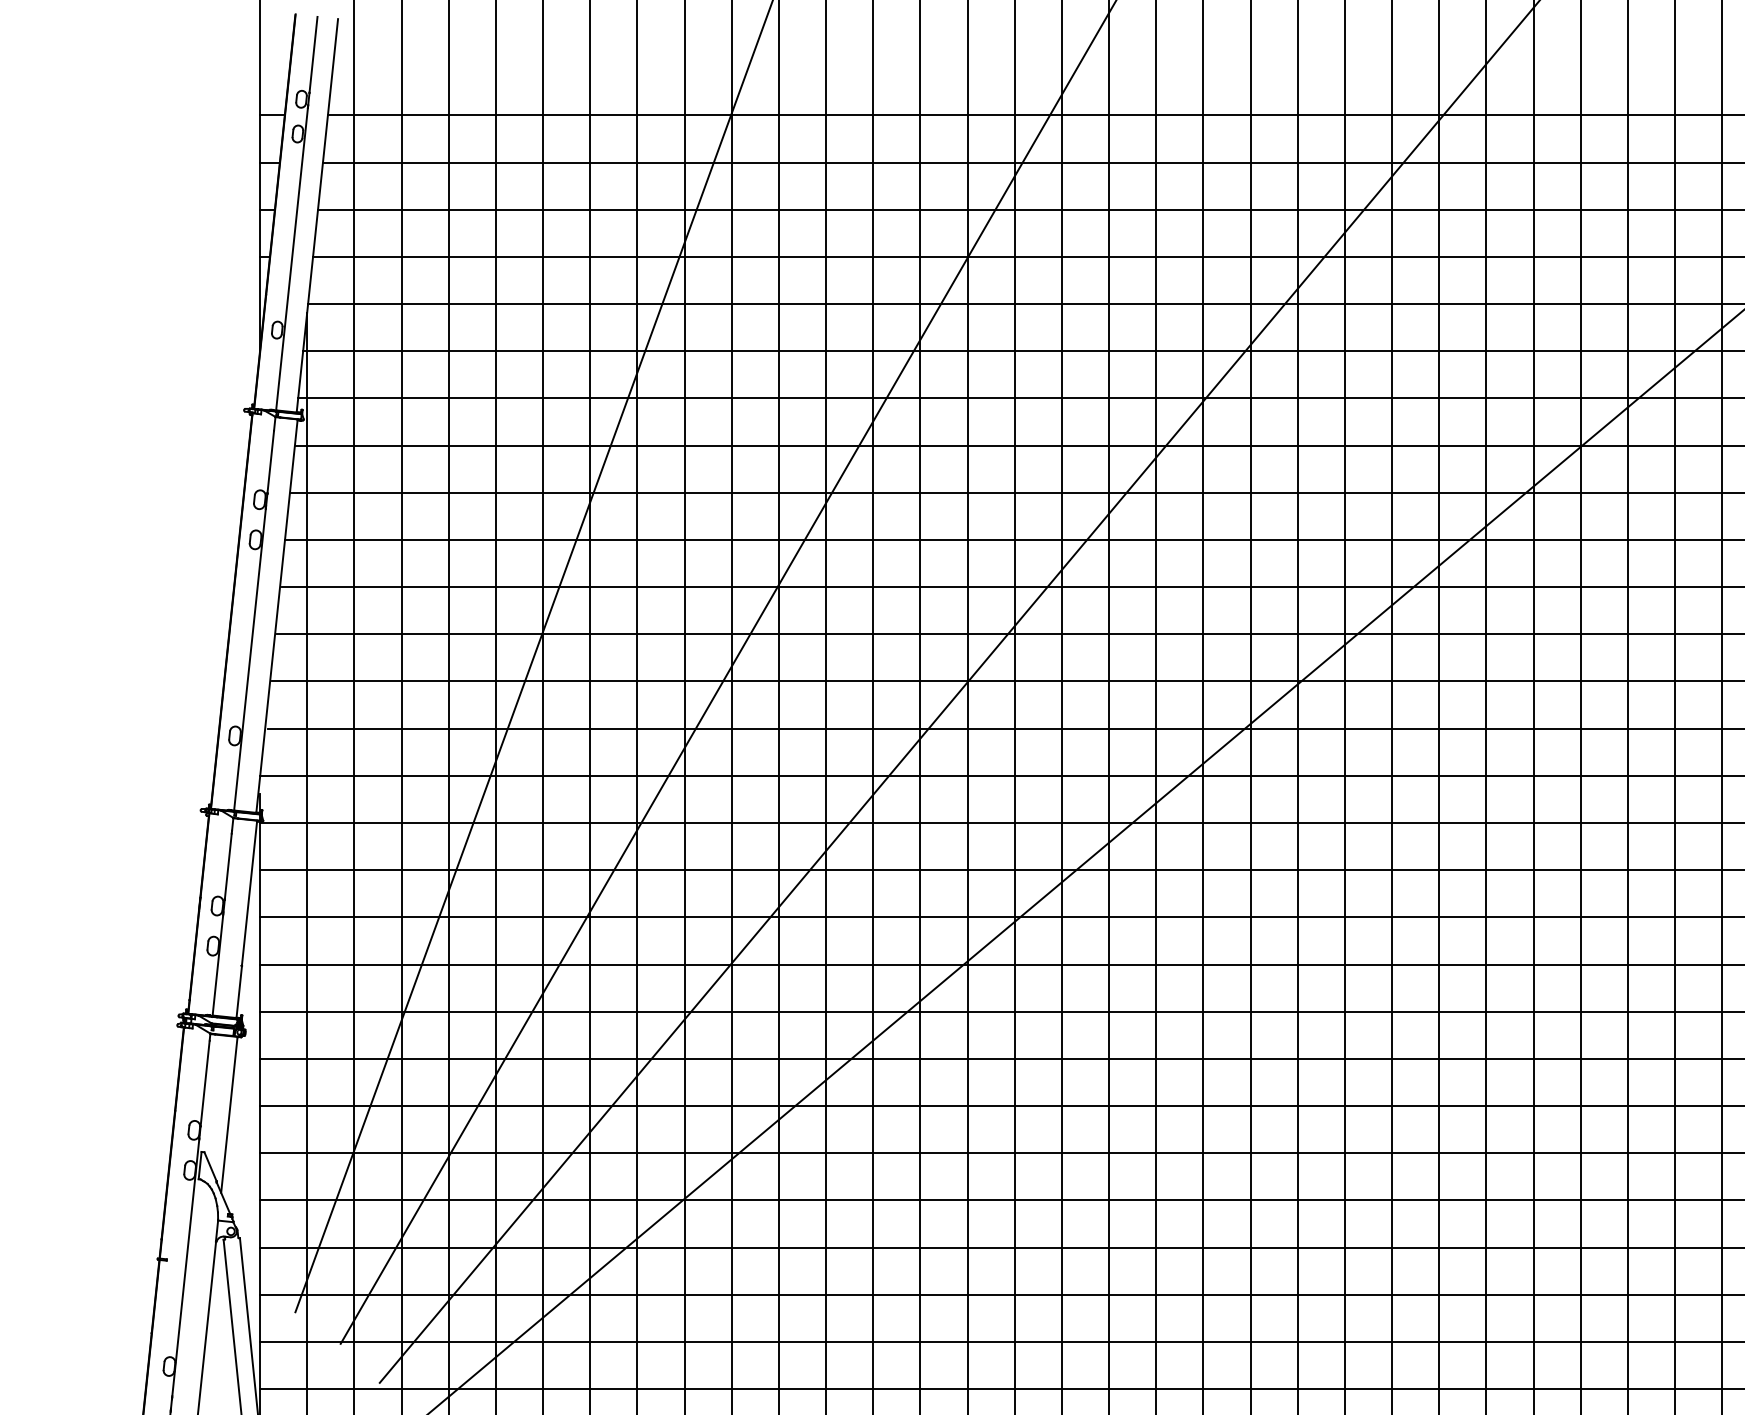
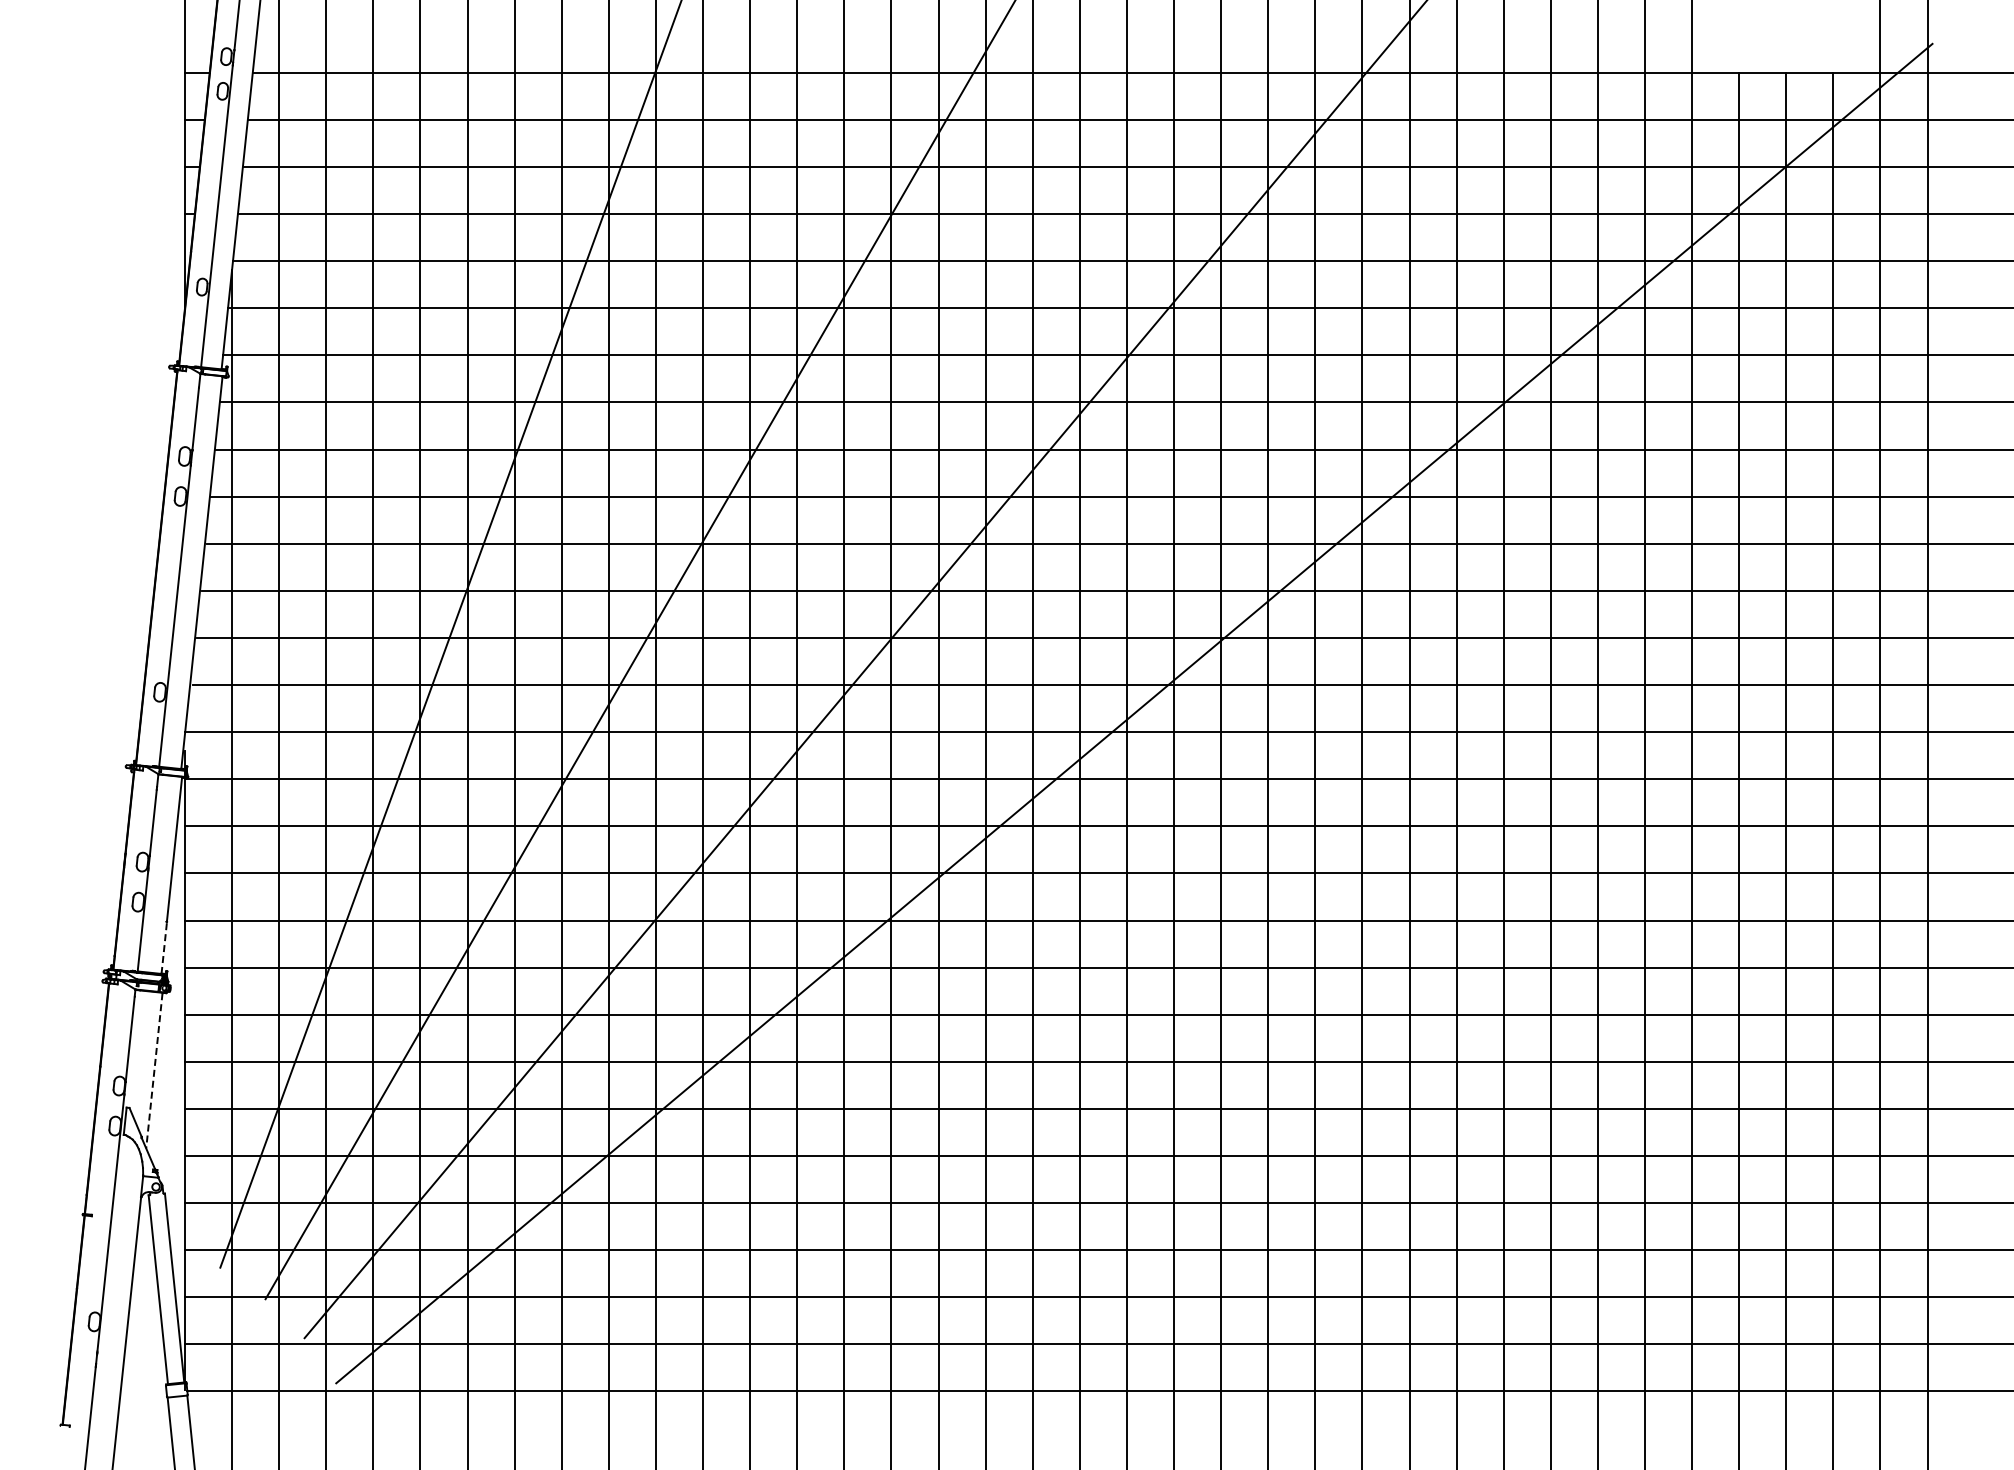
line: (239, 991) -> (164, 947), solid -> dashed
line: (229, 1115) -> (154, 1071), solid -> dashed

